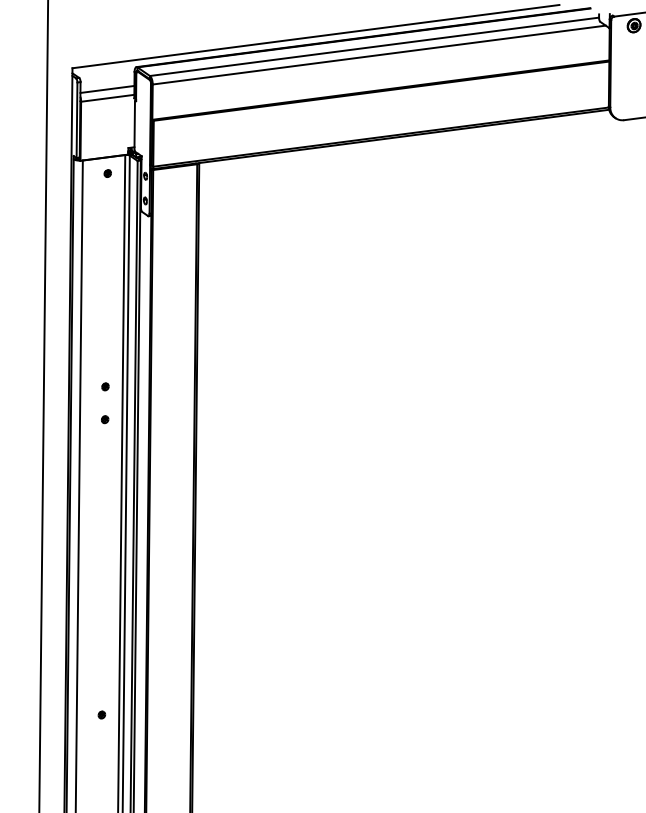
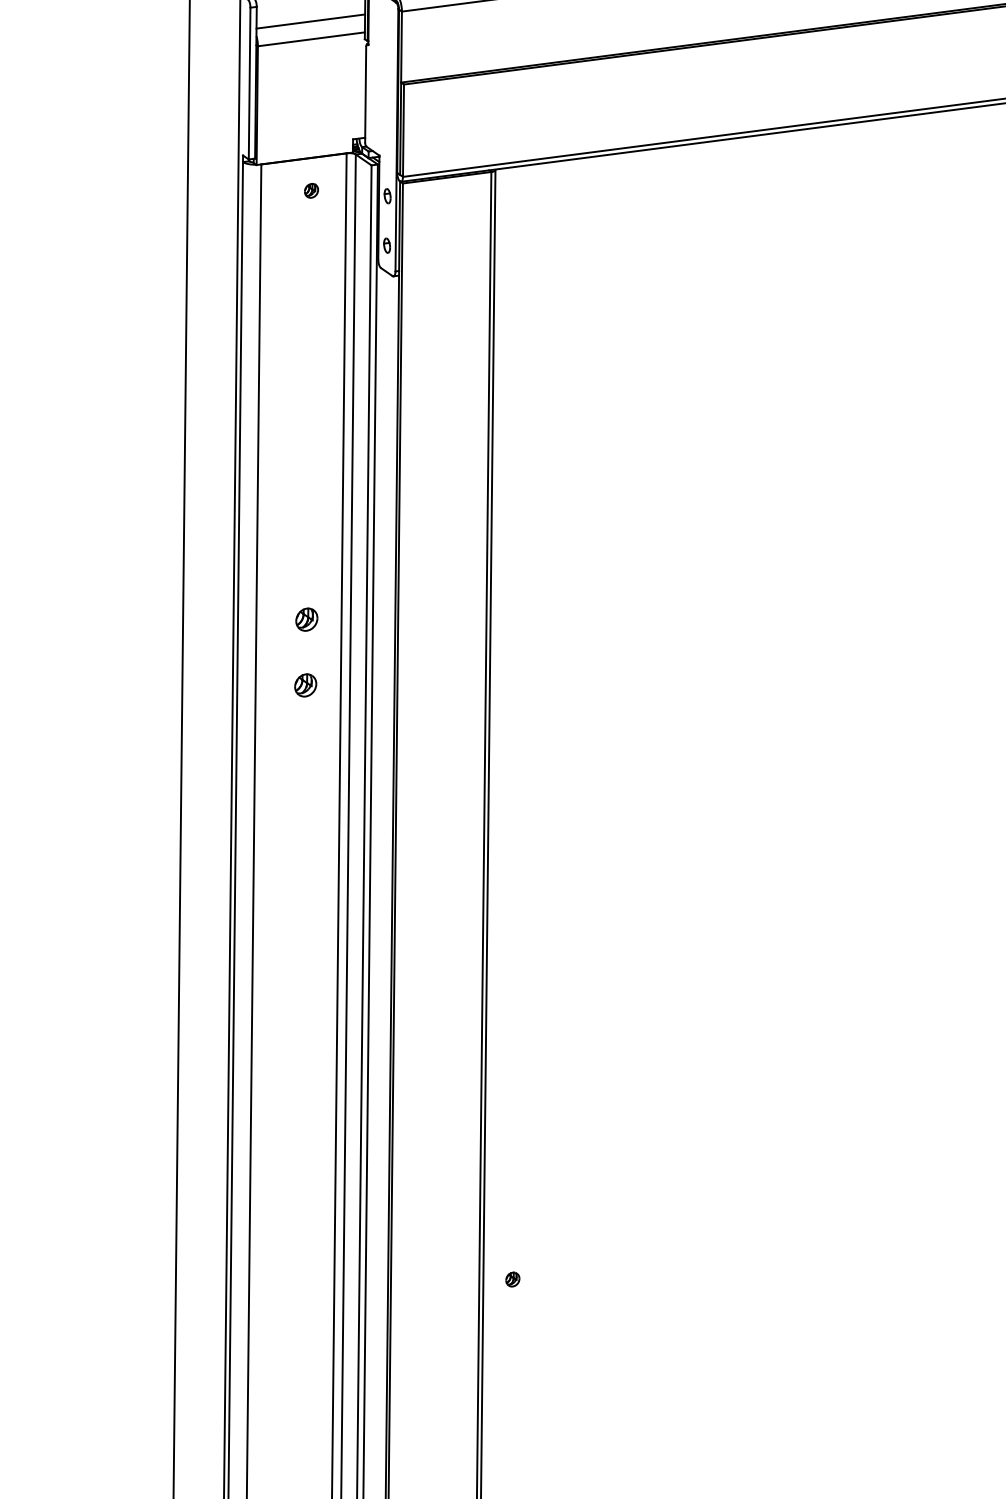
part: (105, 386) -> (306, 618), size x1.6
part: (105, 419) -> (306, 685), size x1.6
part: (101, 714) -> (512, 1278), moved

